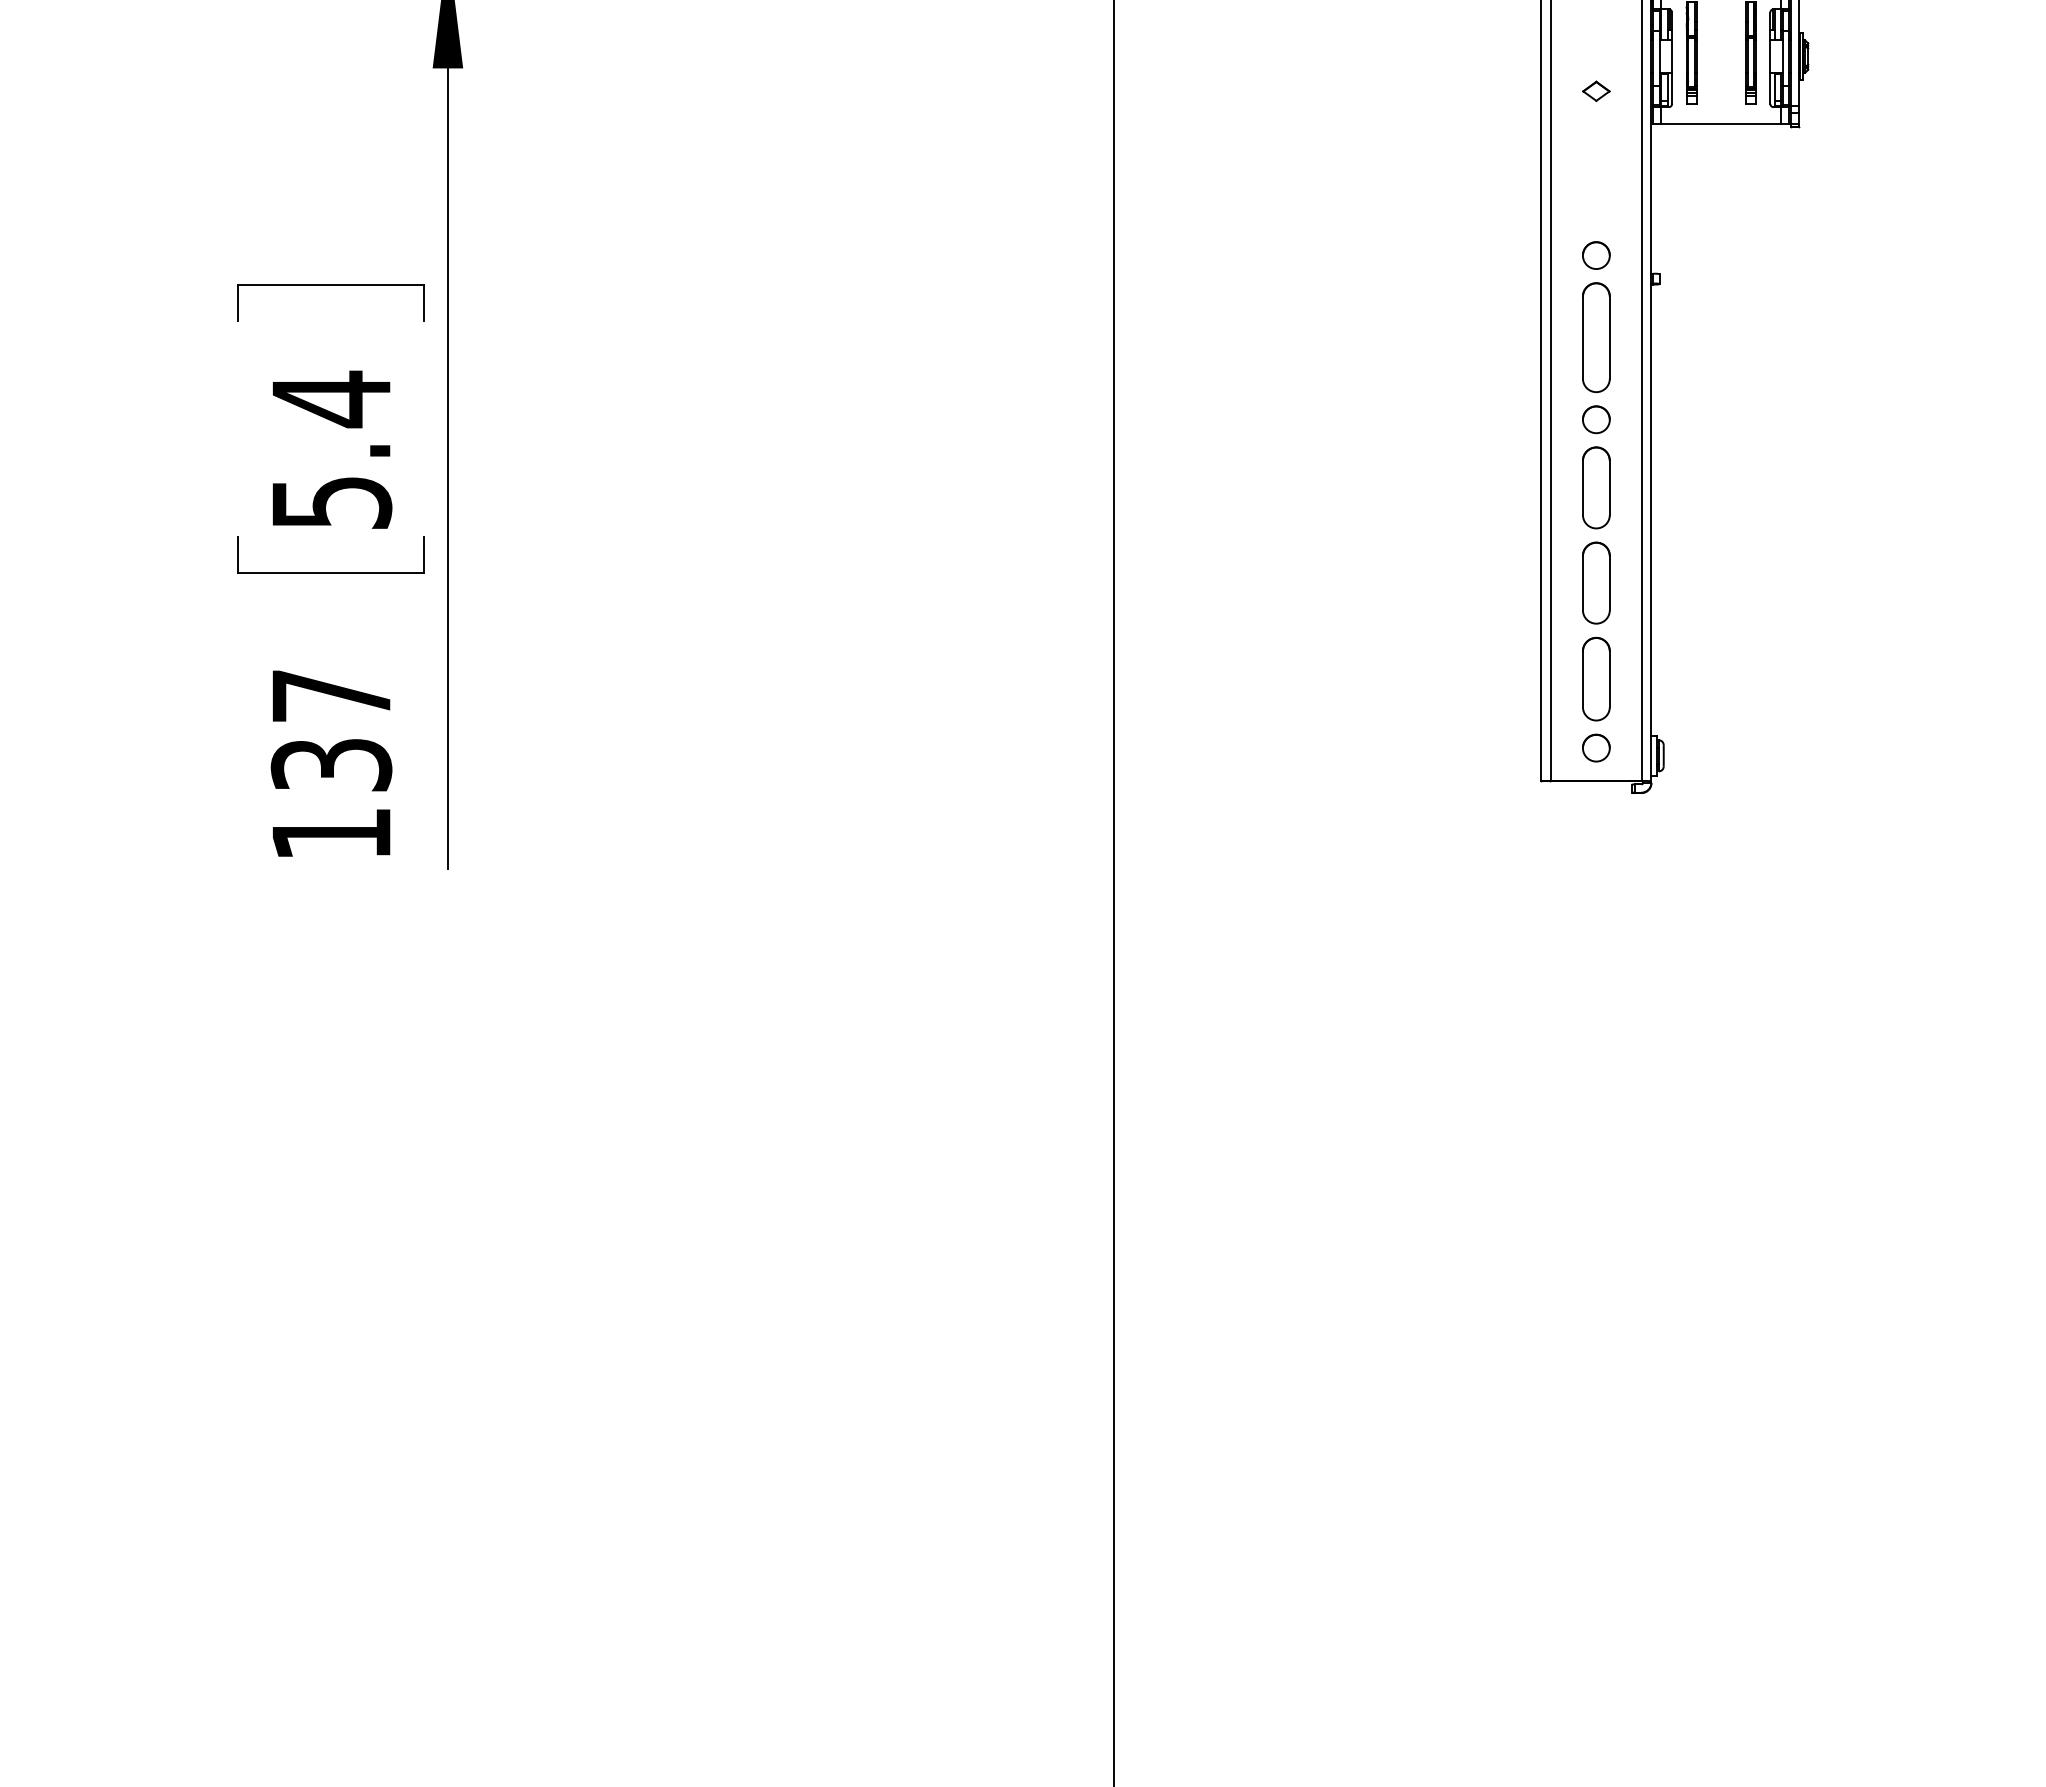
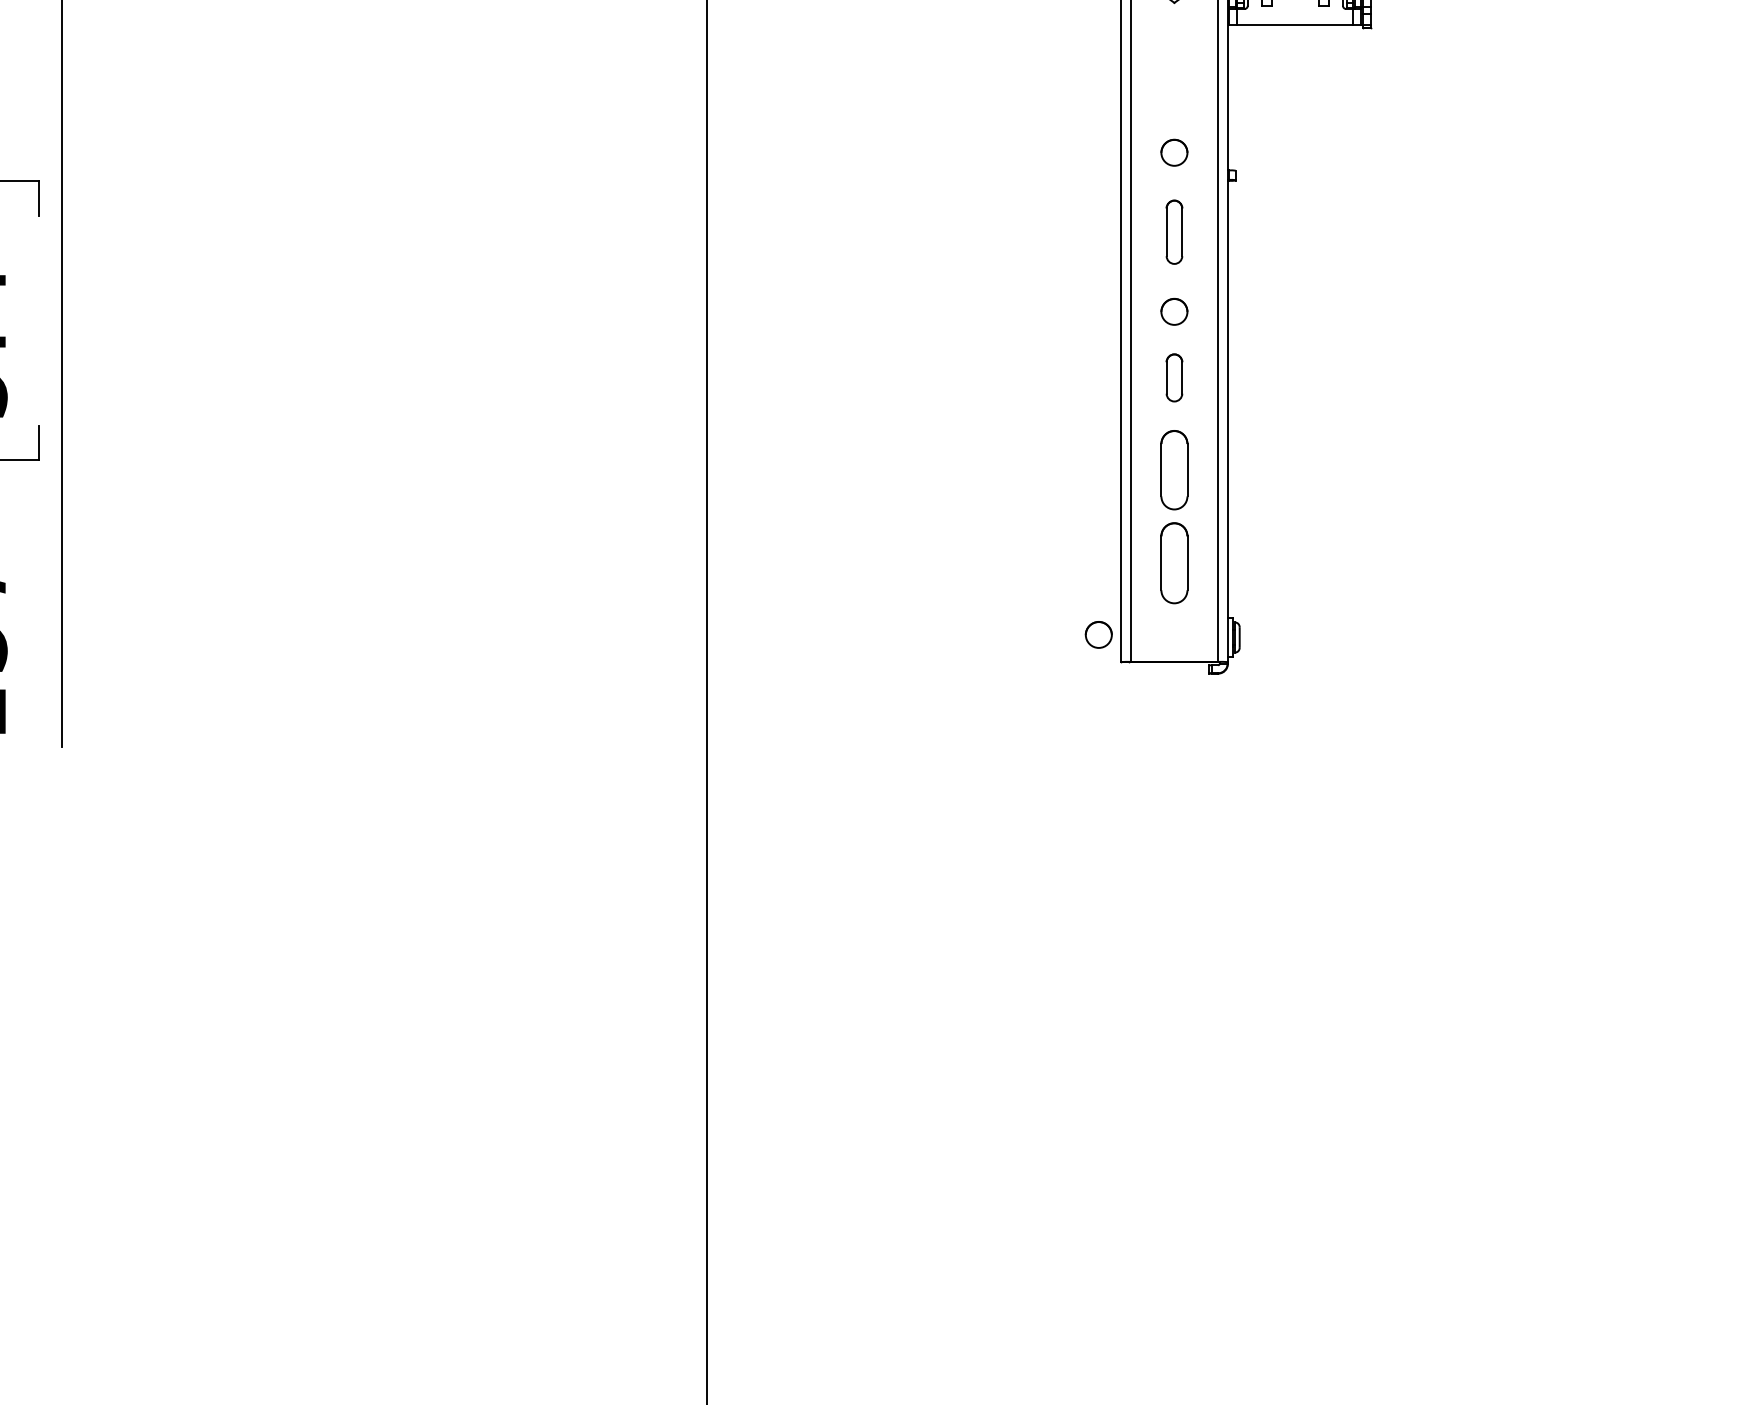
part: (1596, 337) -> (1174, 232), size x0.6
part: (1596, 487) -> (1174, 377), size x0.6
part: (1596, 747) -> (1098, 634), moved

